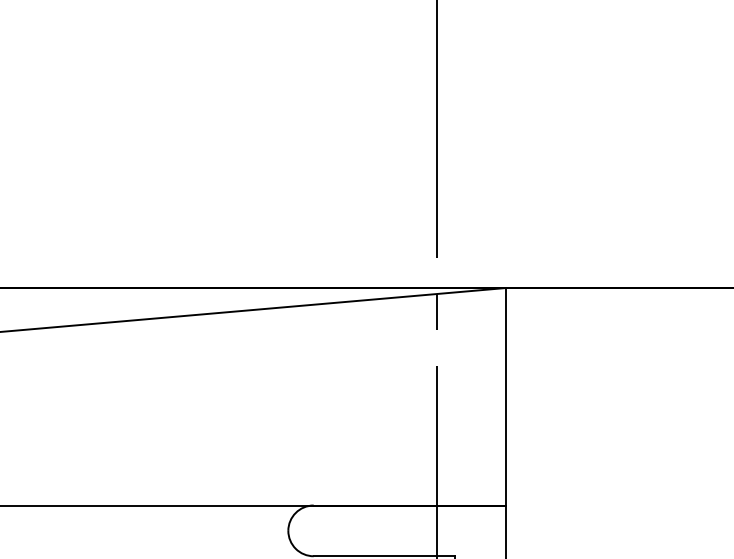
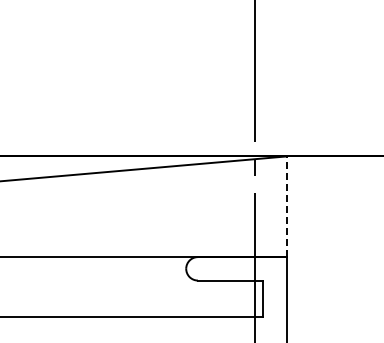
line: (504, 396) -> (286, 206), solid -> dashed

